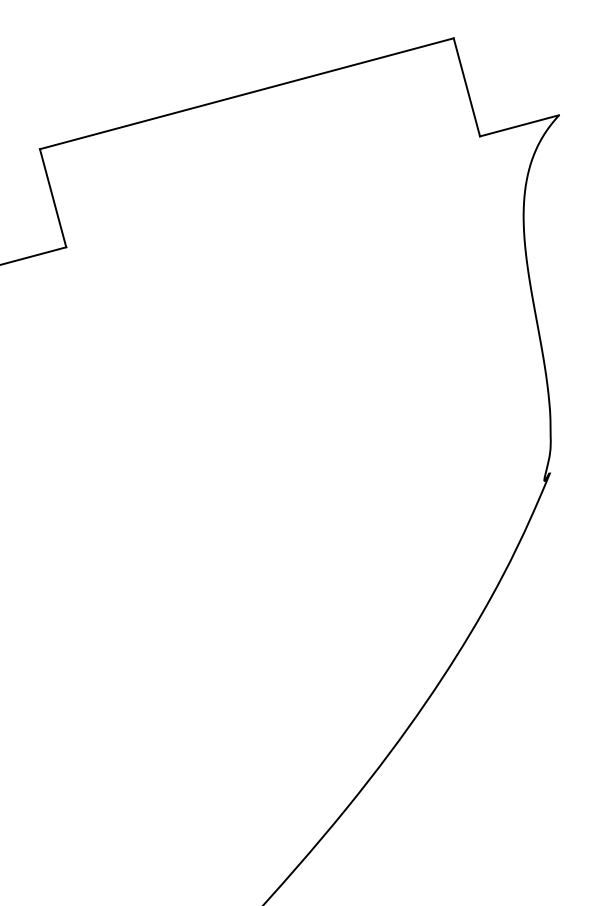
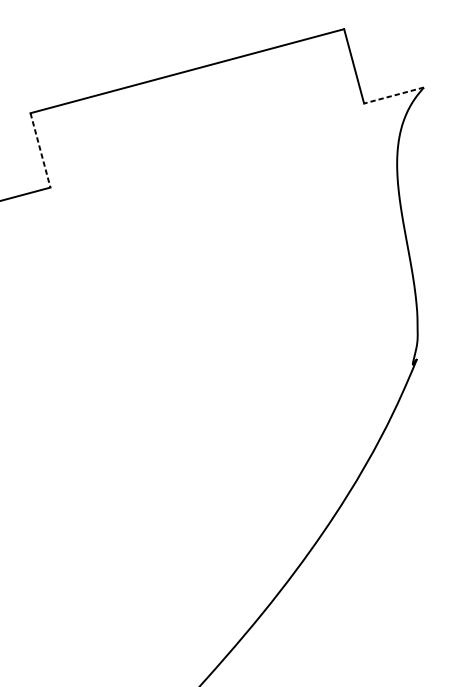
line: (519, 125) -> (394, 95), solid -> dashed
line: (53, 198) -> (40, 150), solid -> dashed

